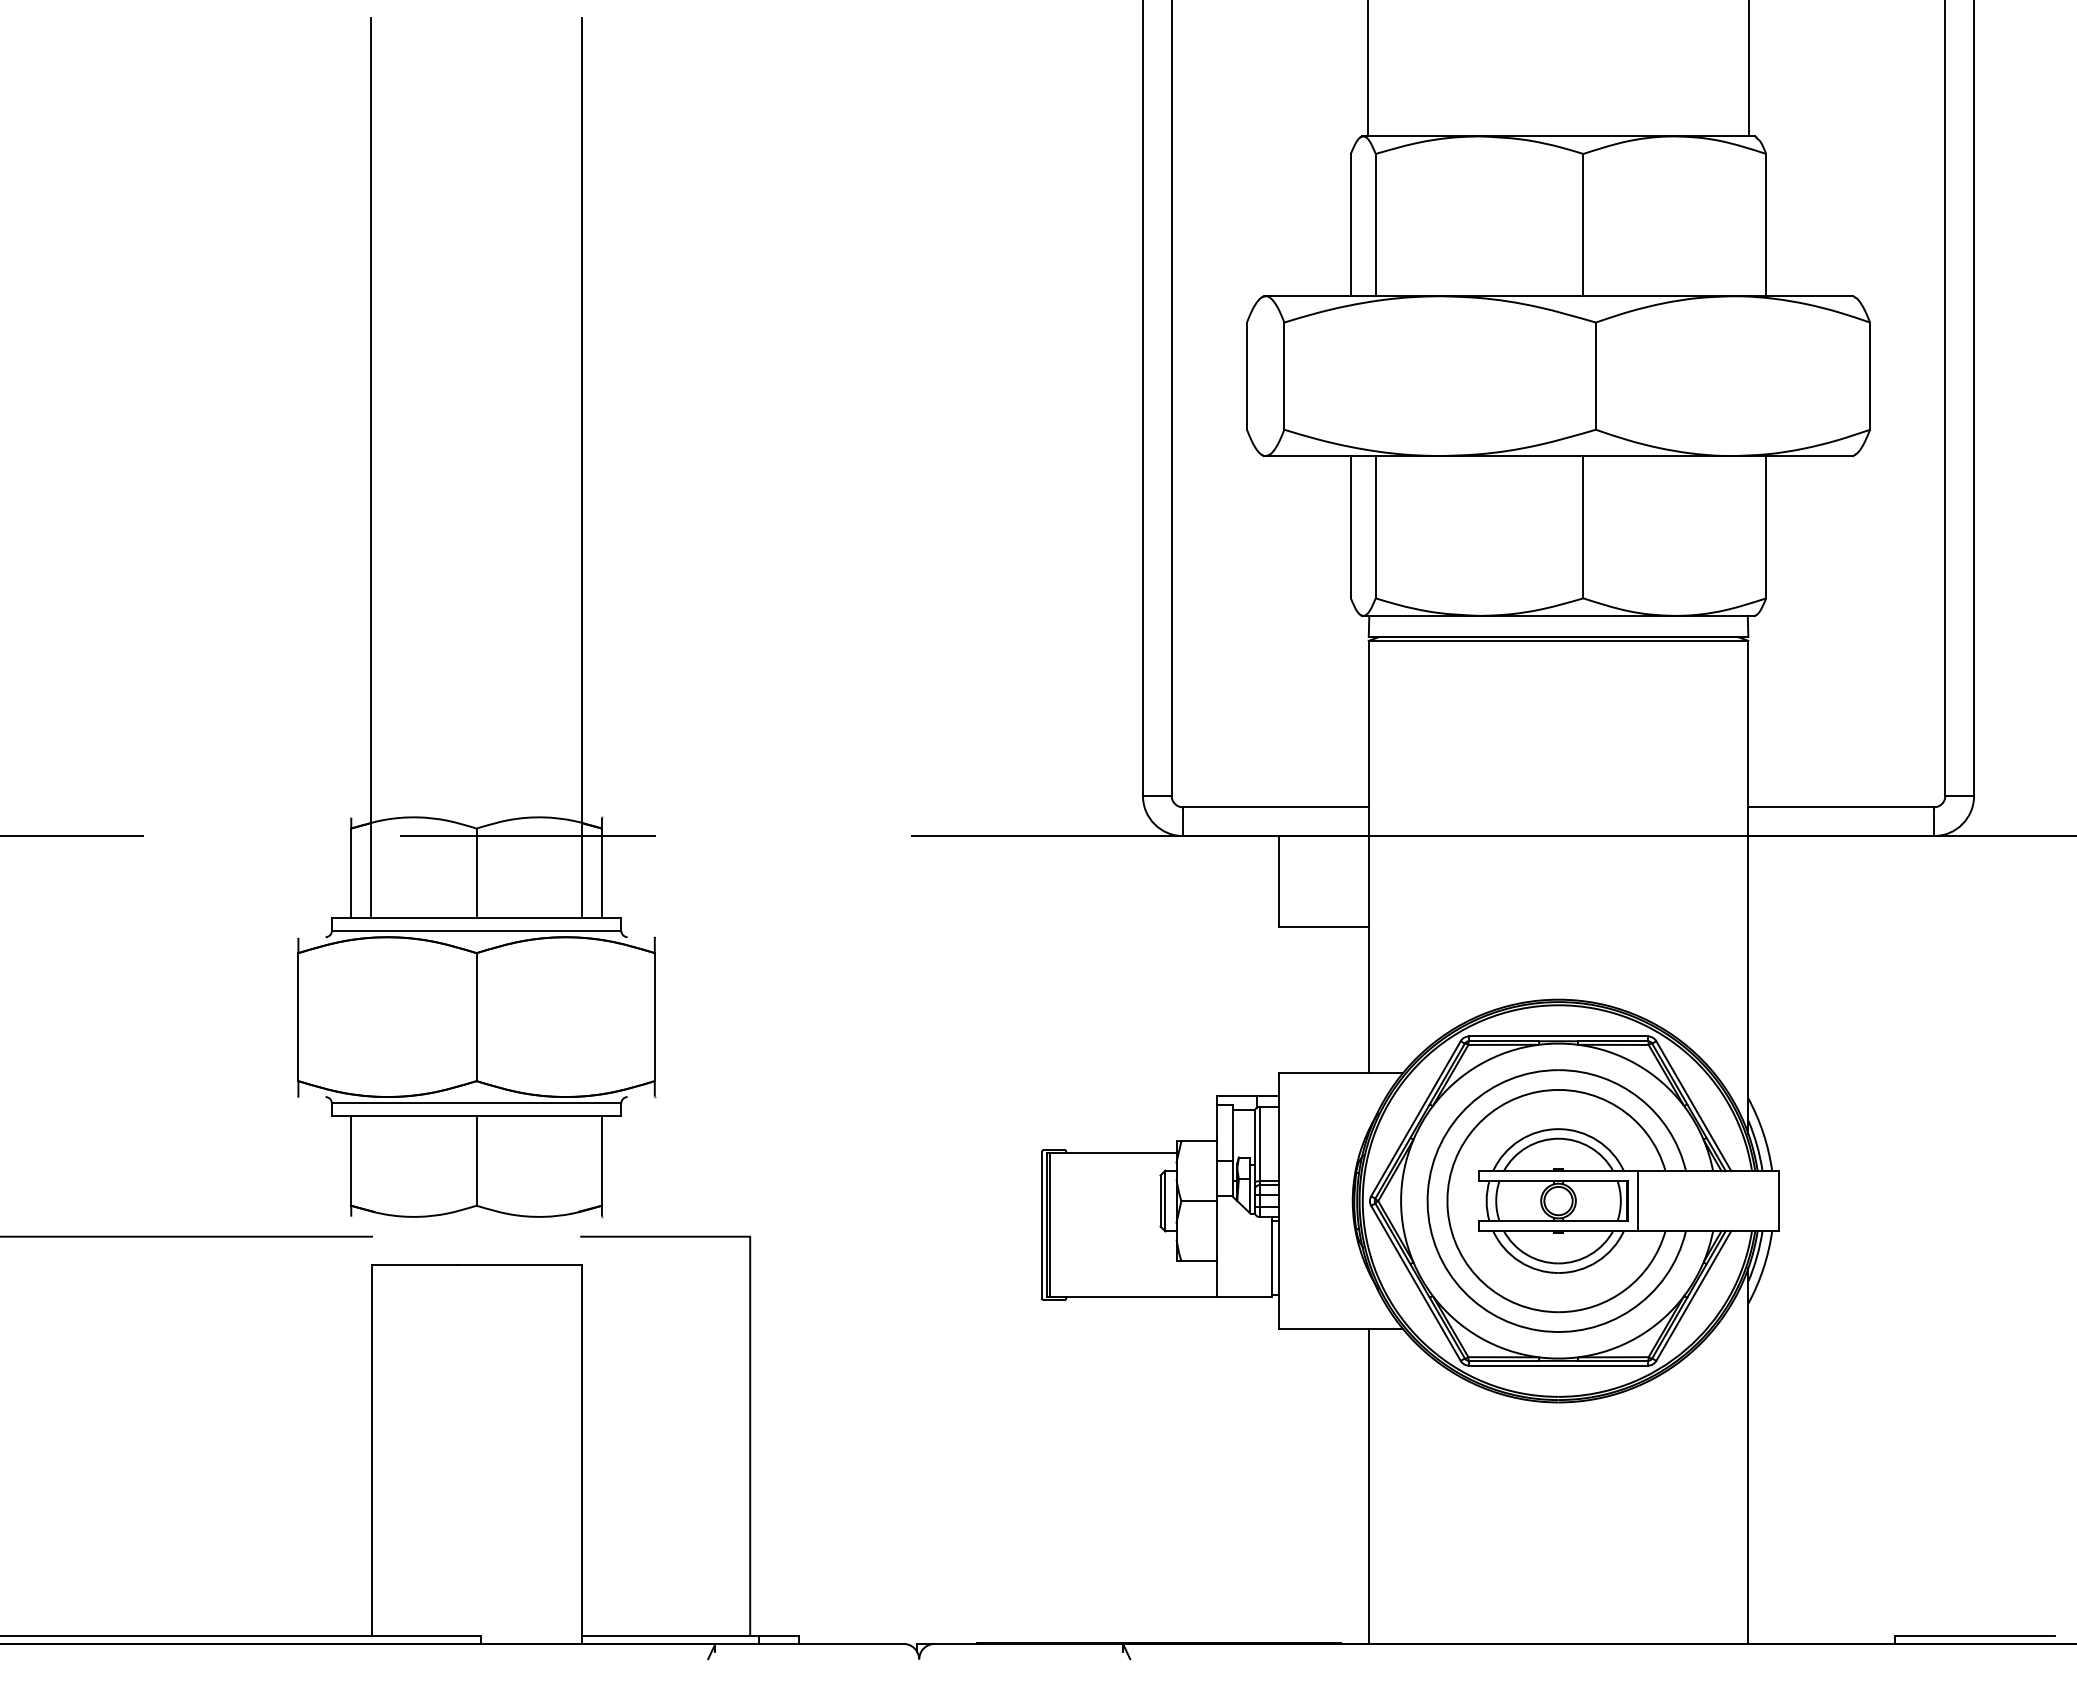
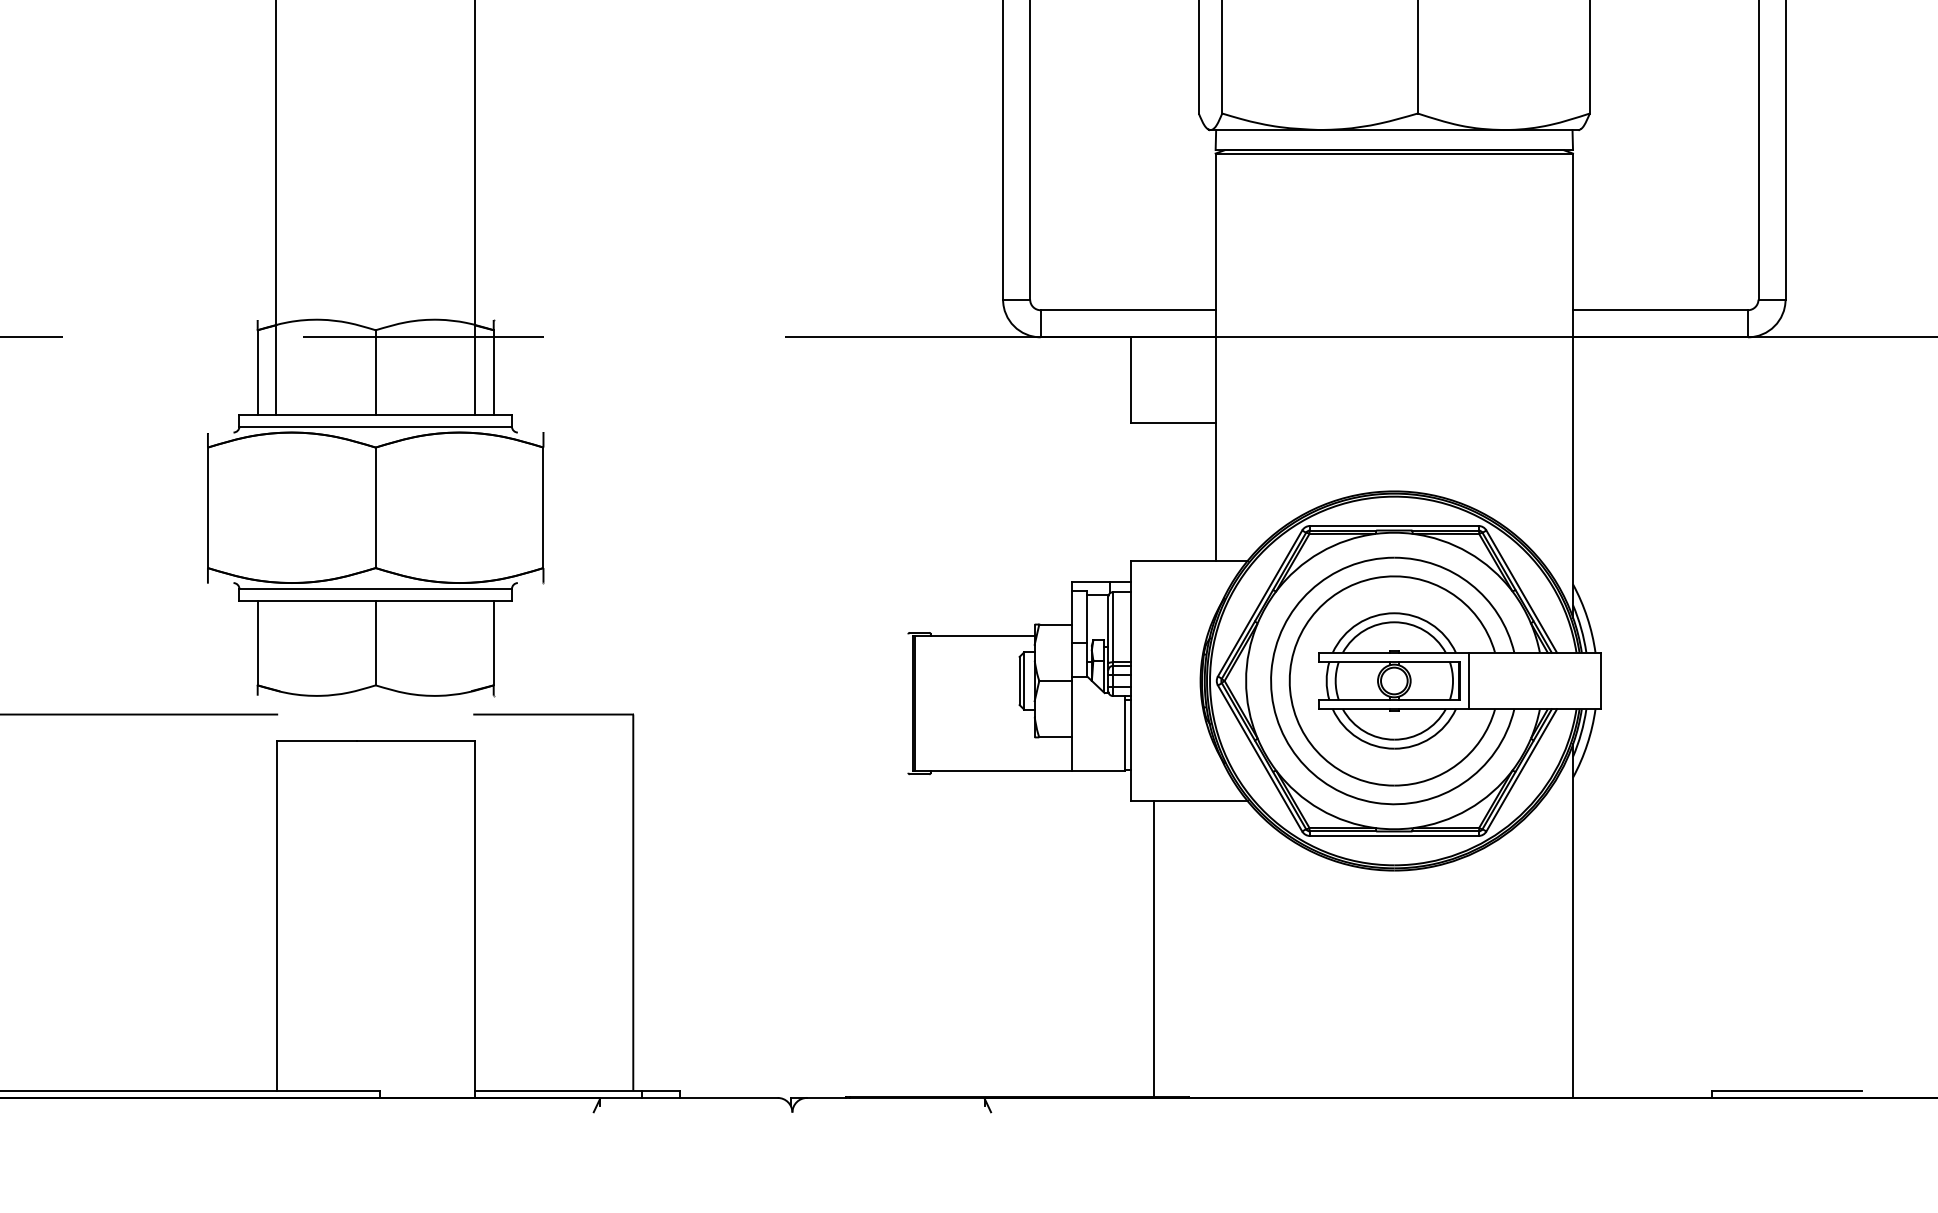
line: (1042, 1224) -> (908, 703), removed
line: (1368, 1485) -> (1154, 948), moved

